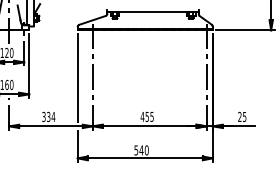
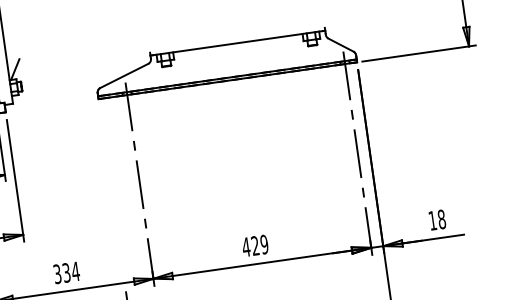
line: (77, 77) -> (110, 189), removed
text: (149, 116) -> (259, 244), 455 -> 429
text: (242, 116) -> (437, 219), 25 -> 18

